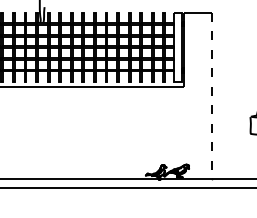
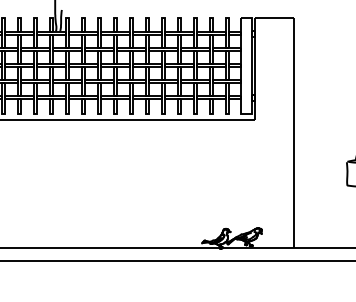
line: (212, 96) -> (294, 133), dashed -> solid

